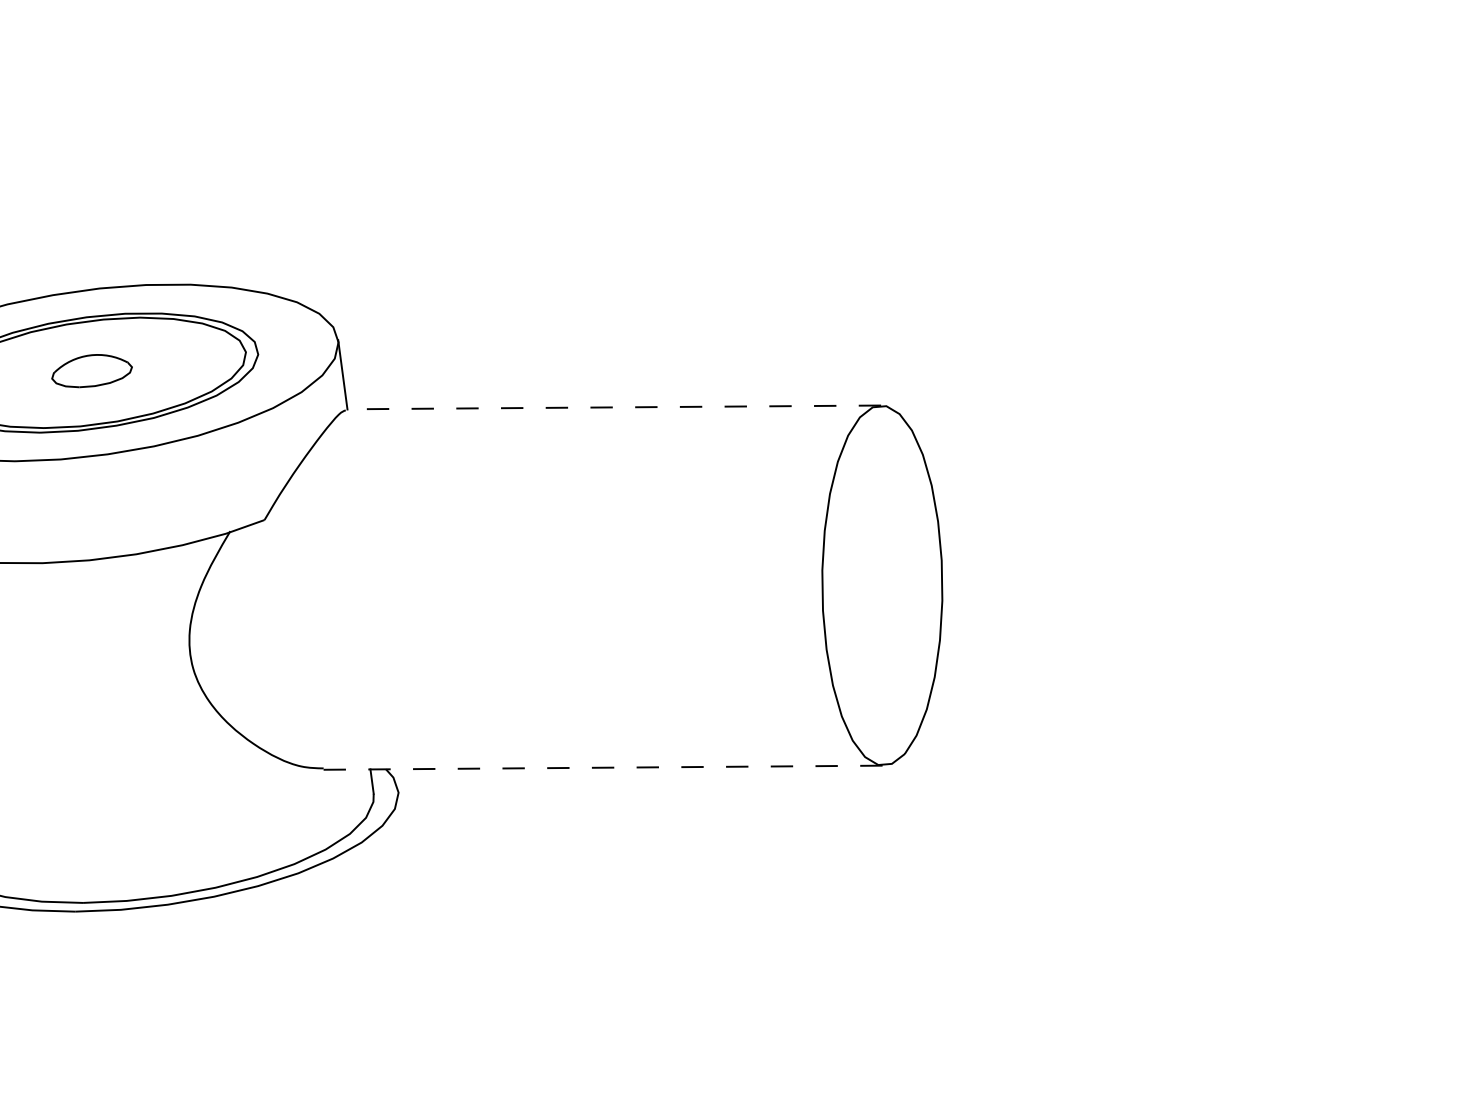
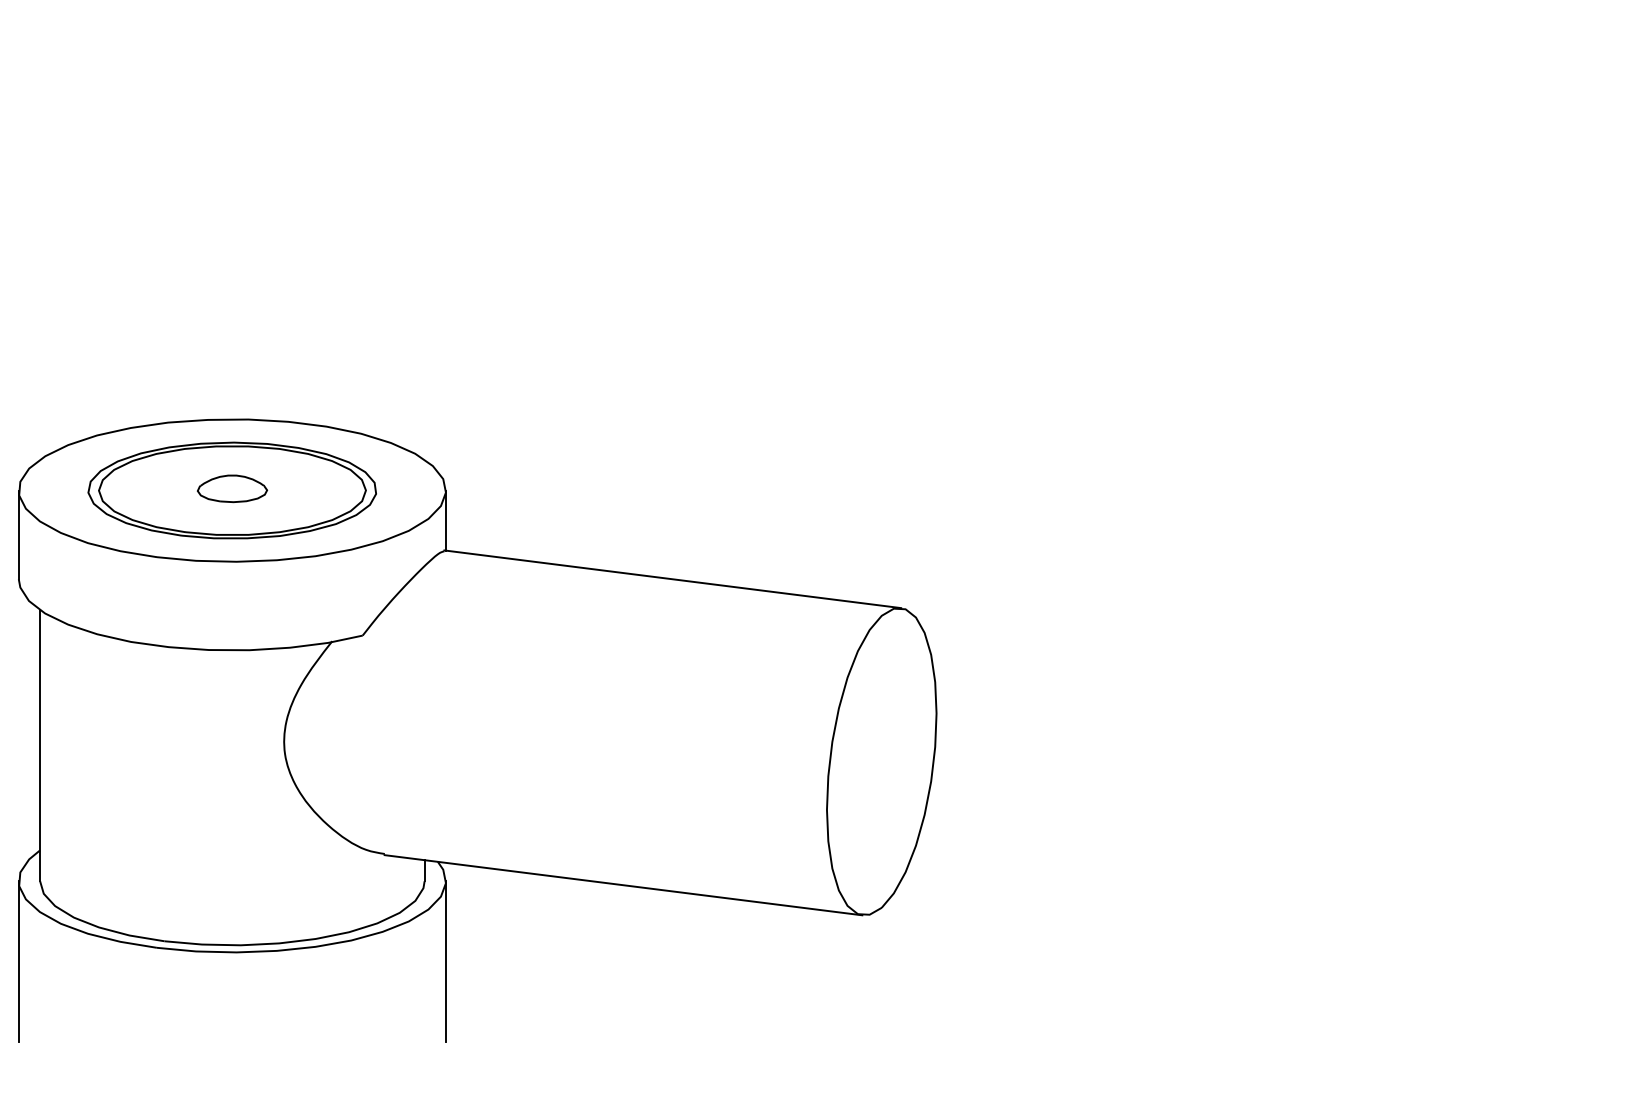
line: (613, 407) -> (672, 579), dashed -> solid
line: (603, 768) -> (623, 885), dashed -> solid
line: (410, 883) -> (445, 961), added

